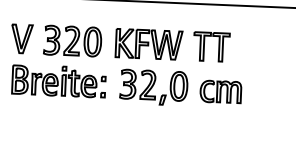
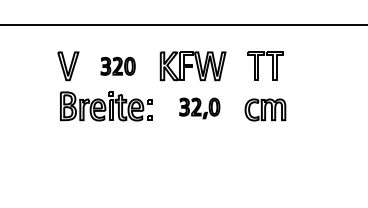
part: (72, 41) -> (117, 66), size x0.6
part: (204, 45) -> (258, 65), moved
part: (153, 87) -> (199, 108), size x0.6

